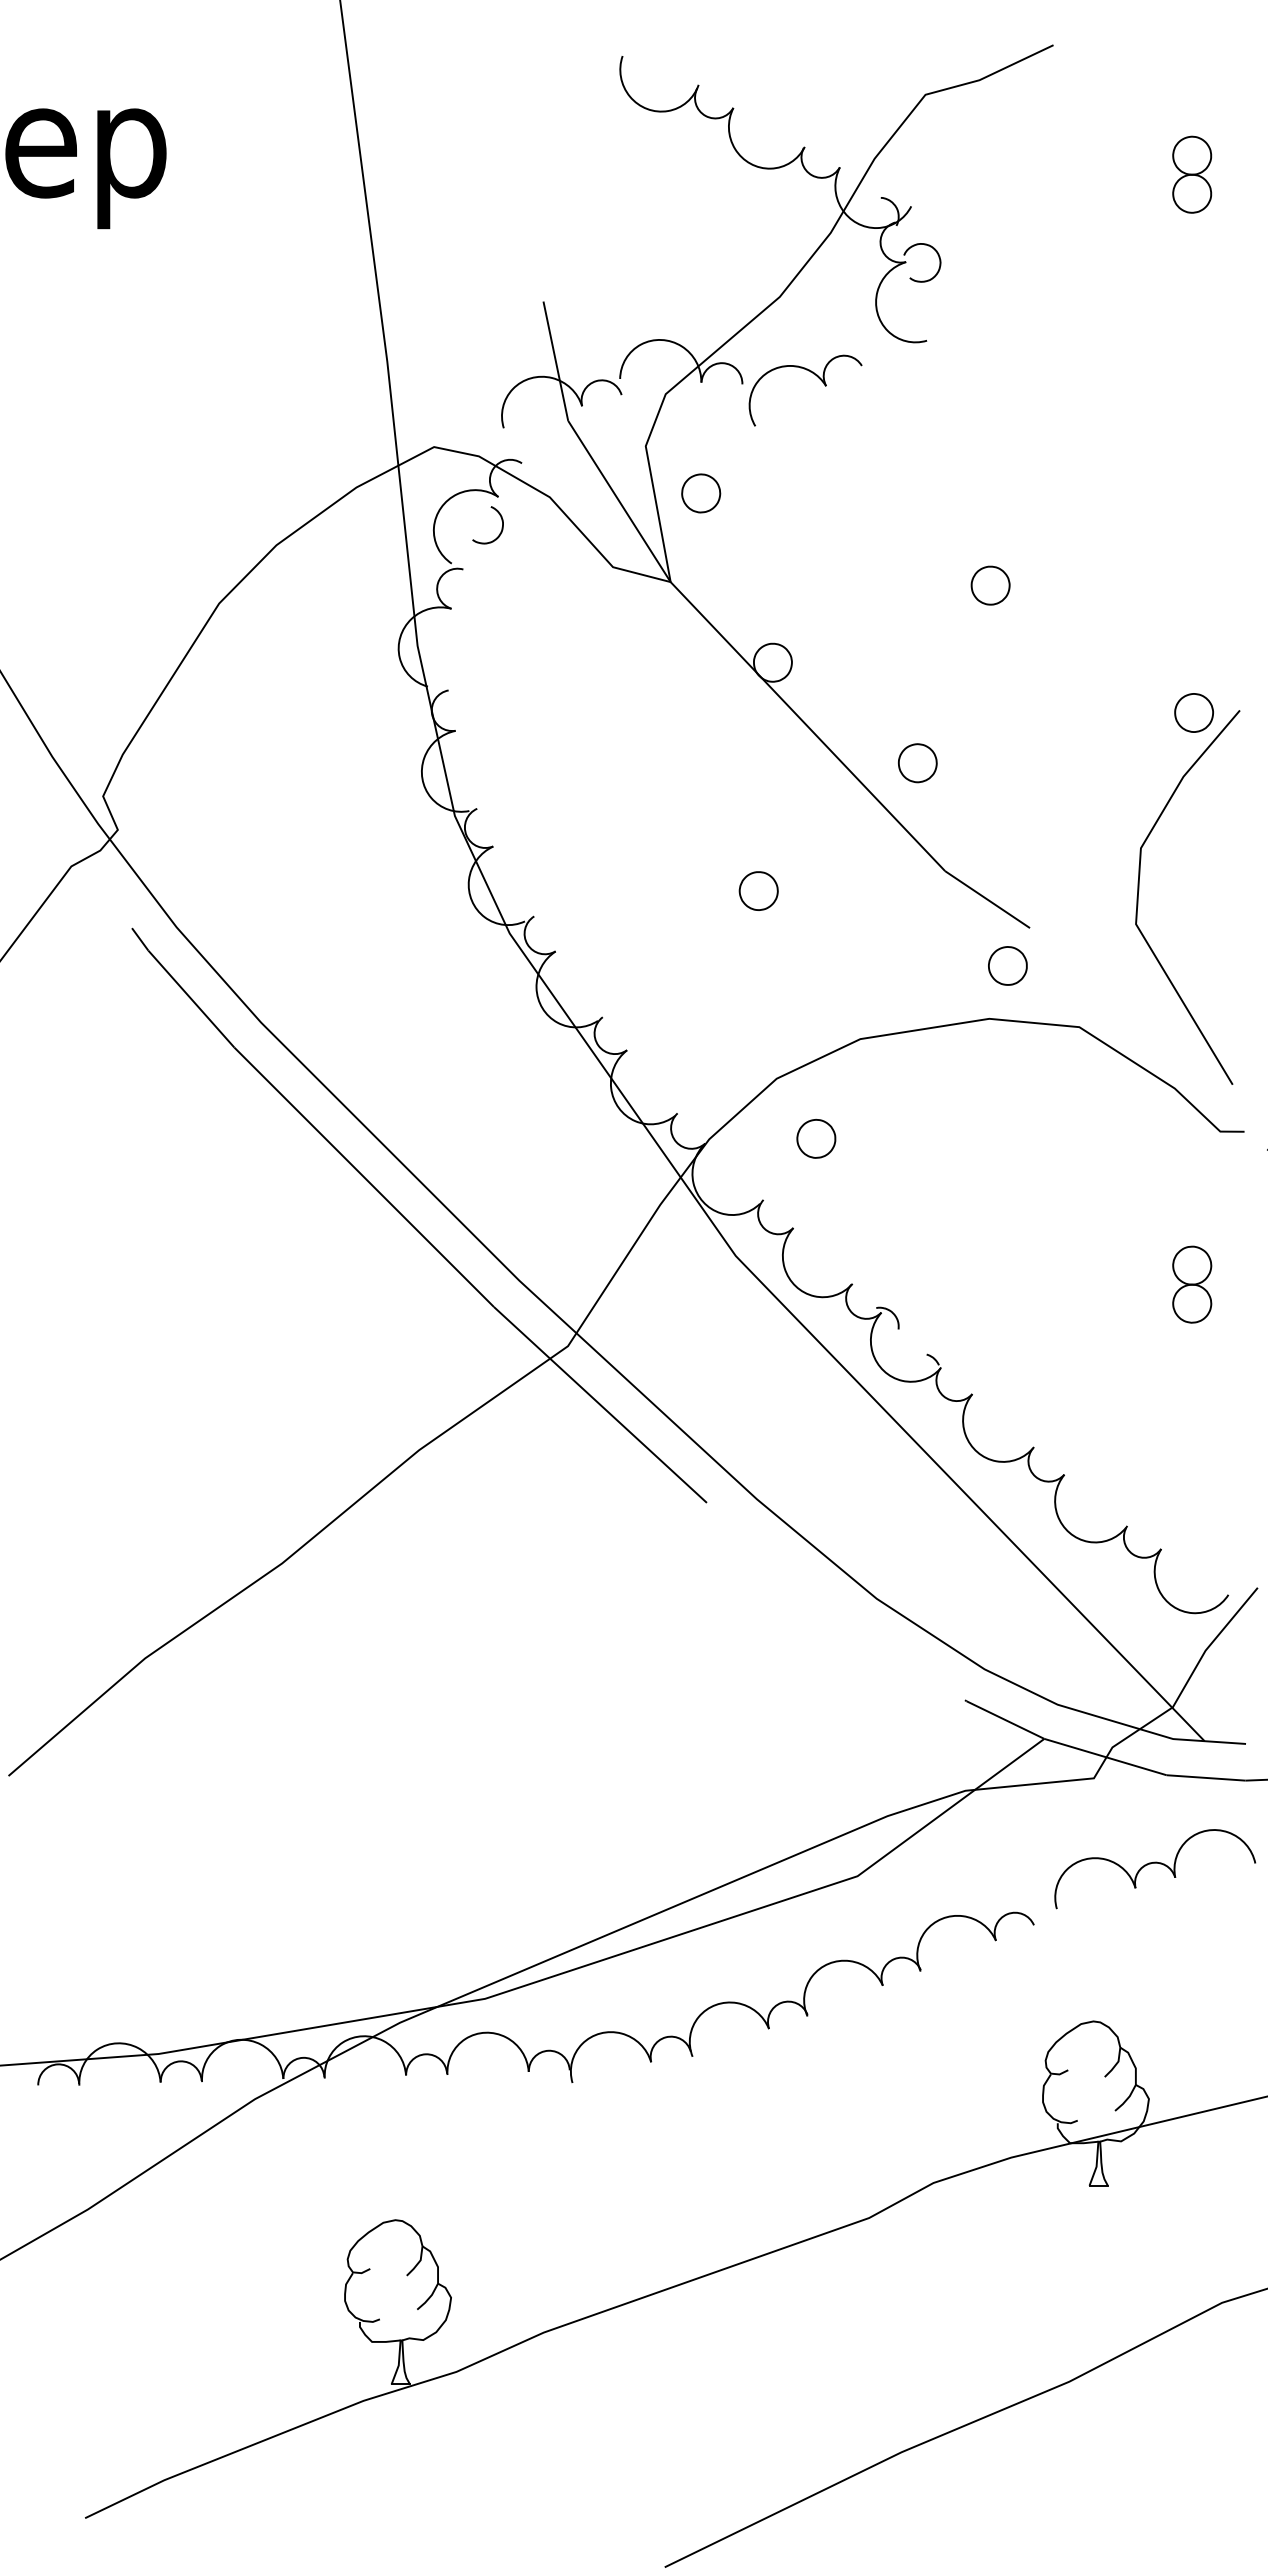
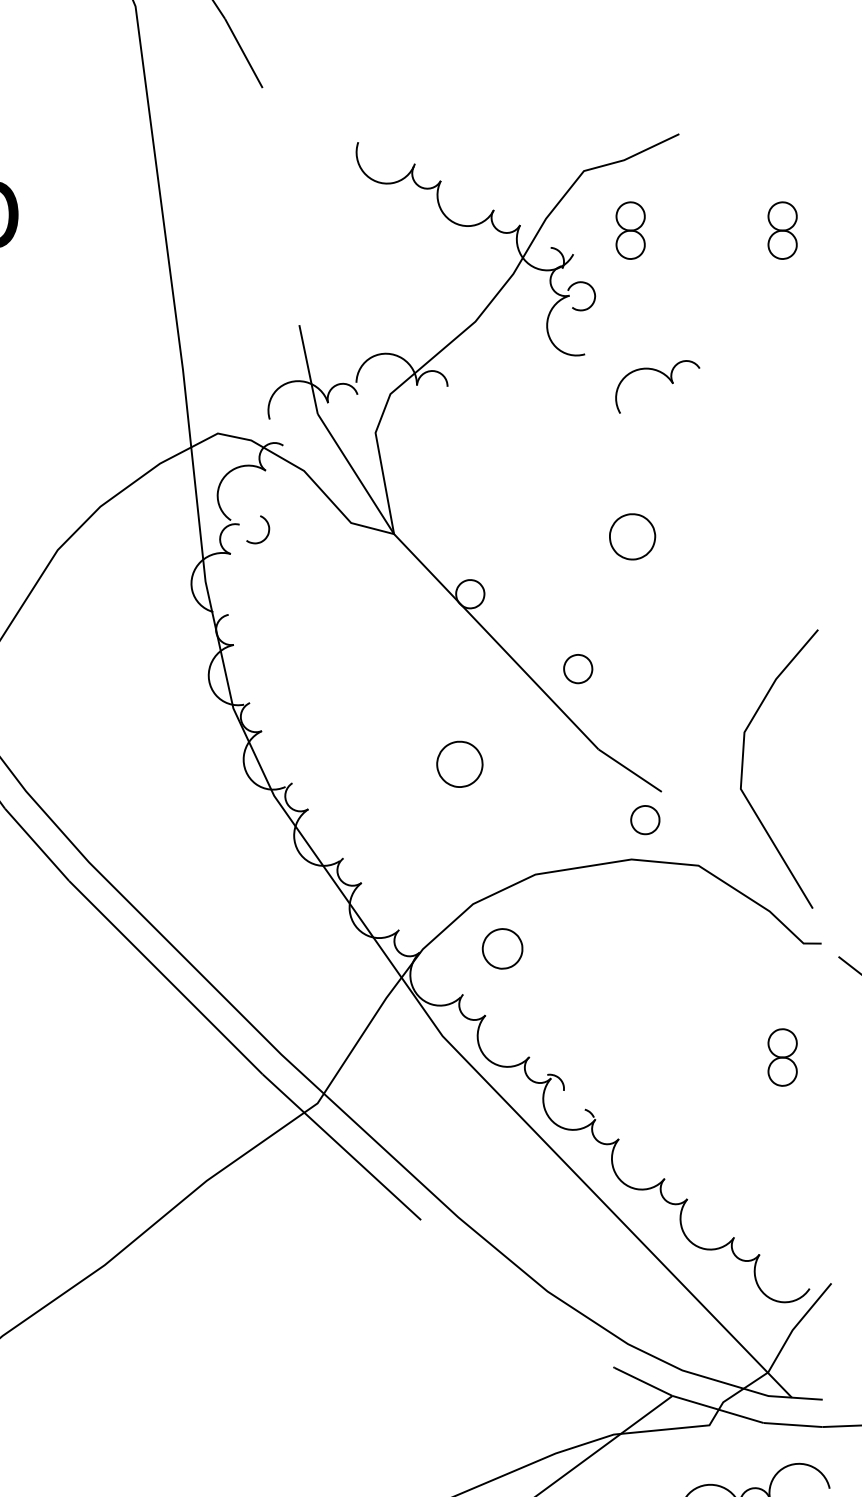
part: (988, 174) -> (630, 230), added
part: (817, 377) -> (666, 377), moved
part: (701, 493) -> (417, 468), removed
curve: (501, 527) -> (268, 531), moved
part: (990, 585) -> (632, 536), size x1.6
part: (1193, 712) -> (783, 631), removed
part: (758, 890) -> (459, 763), size x1.6
part: (816, 1138) -> (502, 948), size x1.4

